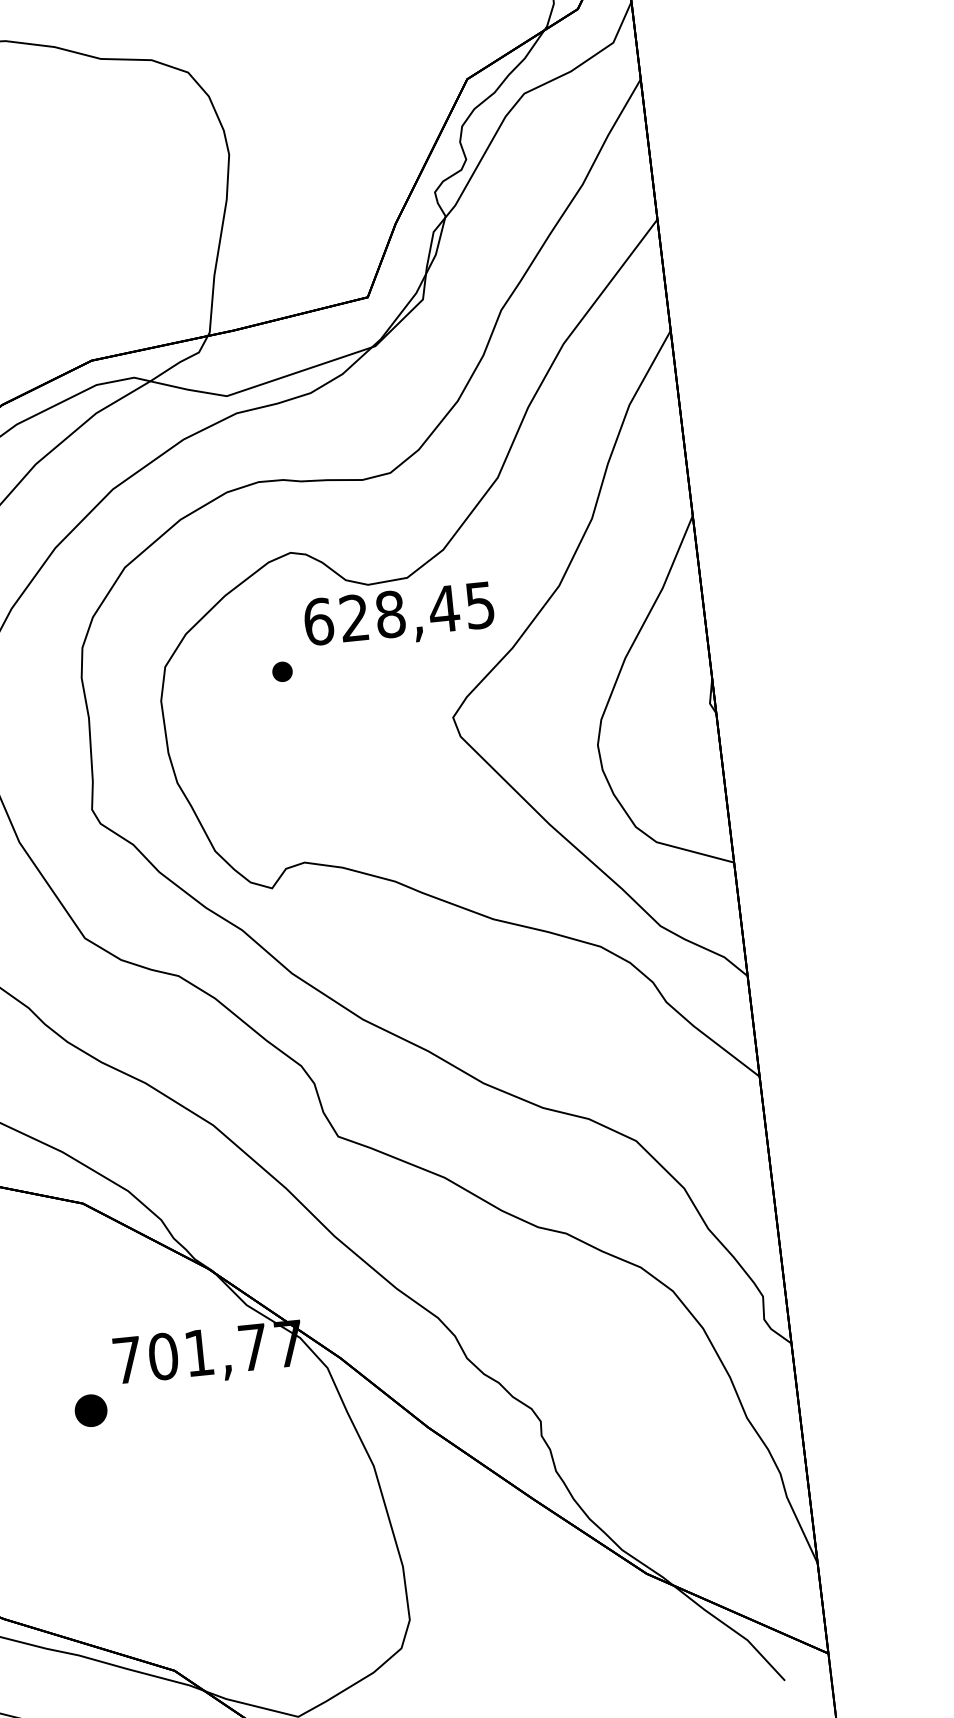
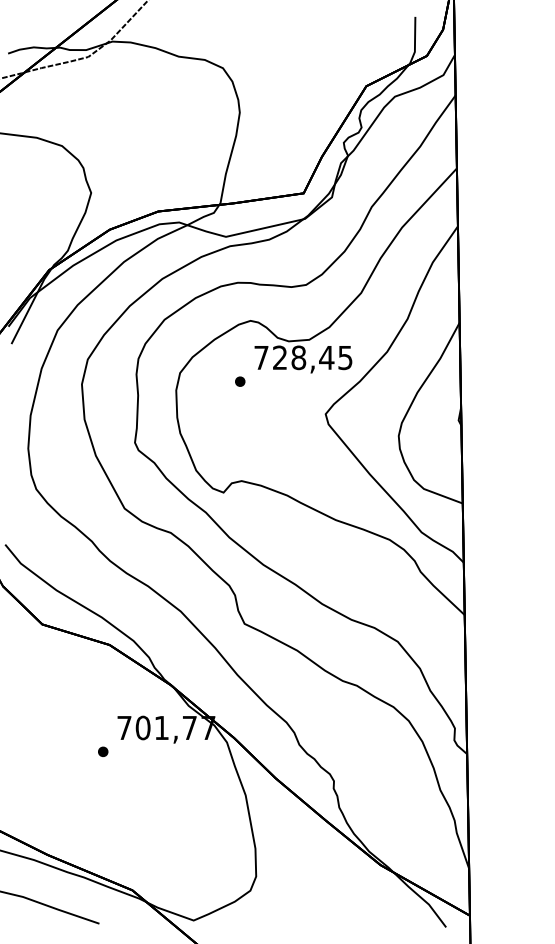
text: (318, 621) -> (261, 357), 628,45 -> 728,45
part: (91, 1409) -> (103, 751), size x0.62

